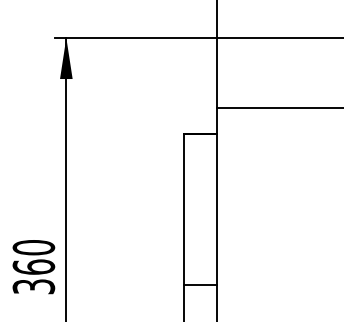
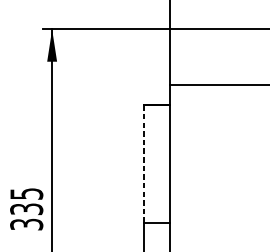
line: (183, 208) -> (144, 163), solid -> dashed
text: (33, 257) -> (26, 201), 360 -> 335

